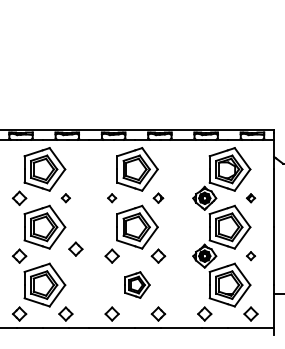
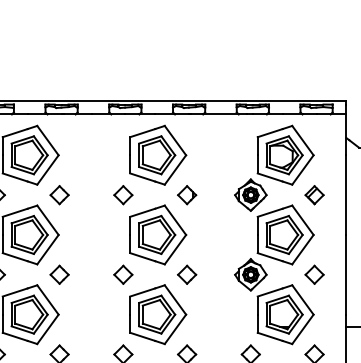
part: (65, 197) -> (59, 193), size x1.67
part: (111, 197) -> (122, 193), size x1.67
part: (158, 197) -> (187, 193), size x1.43
part: (250, 197) -> (313, 193), size x1.67
part: (75, 248) -> (59, 273), moved
part: (250, 255) -> (313, 273), size x1.67
part: (137, 284) -> (158, 313), size x1.67

